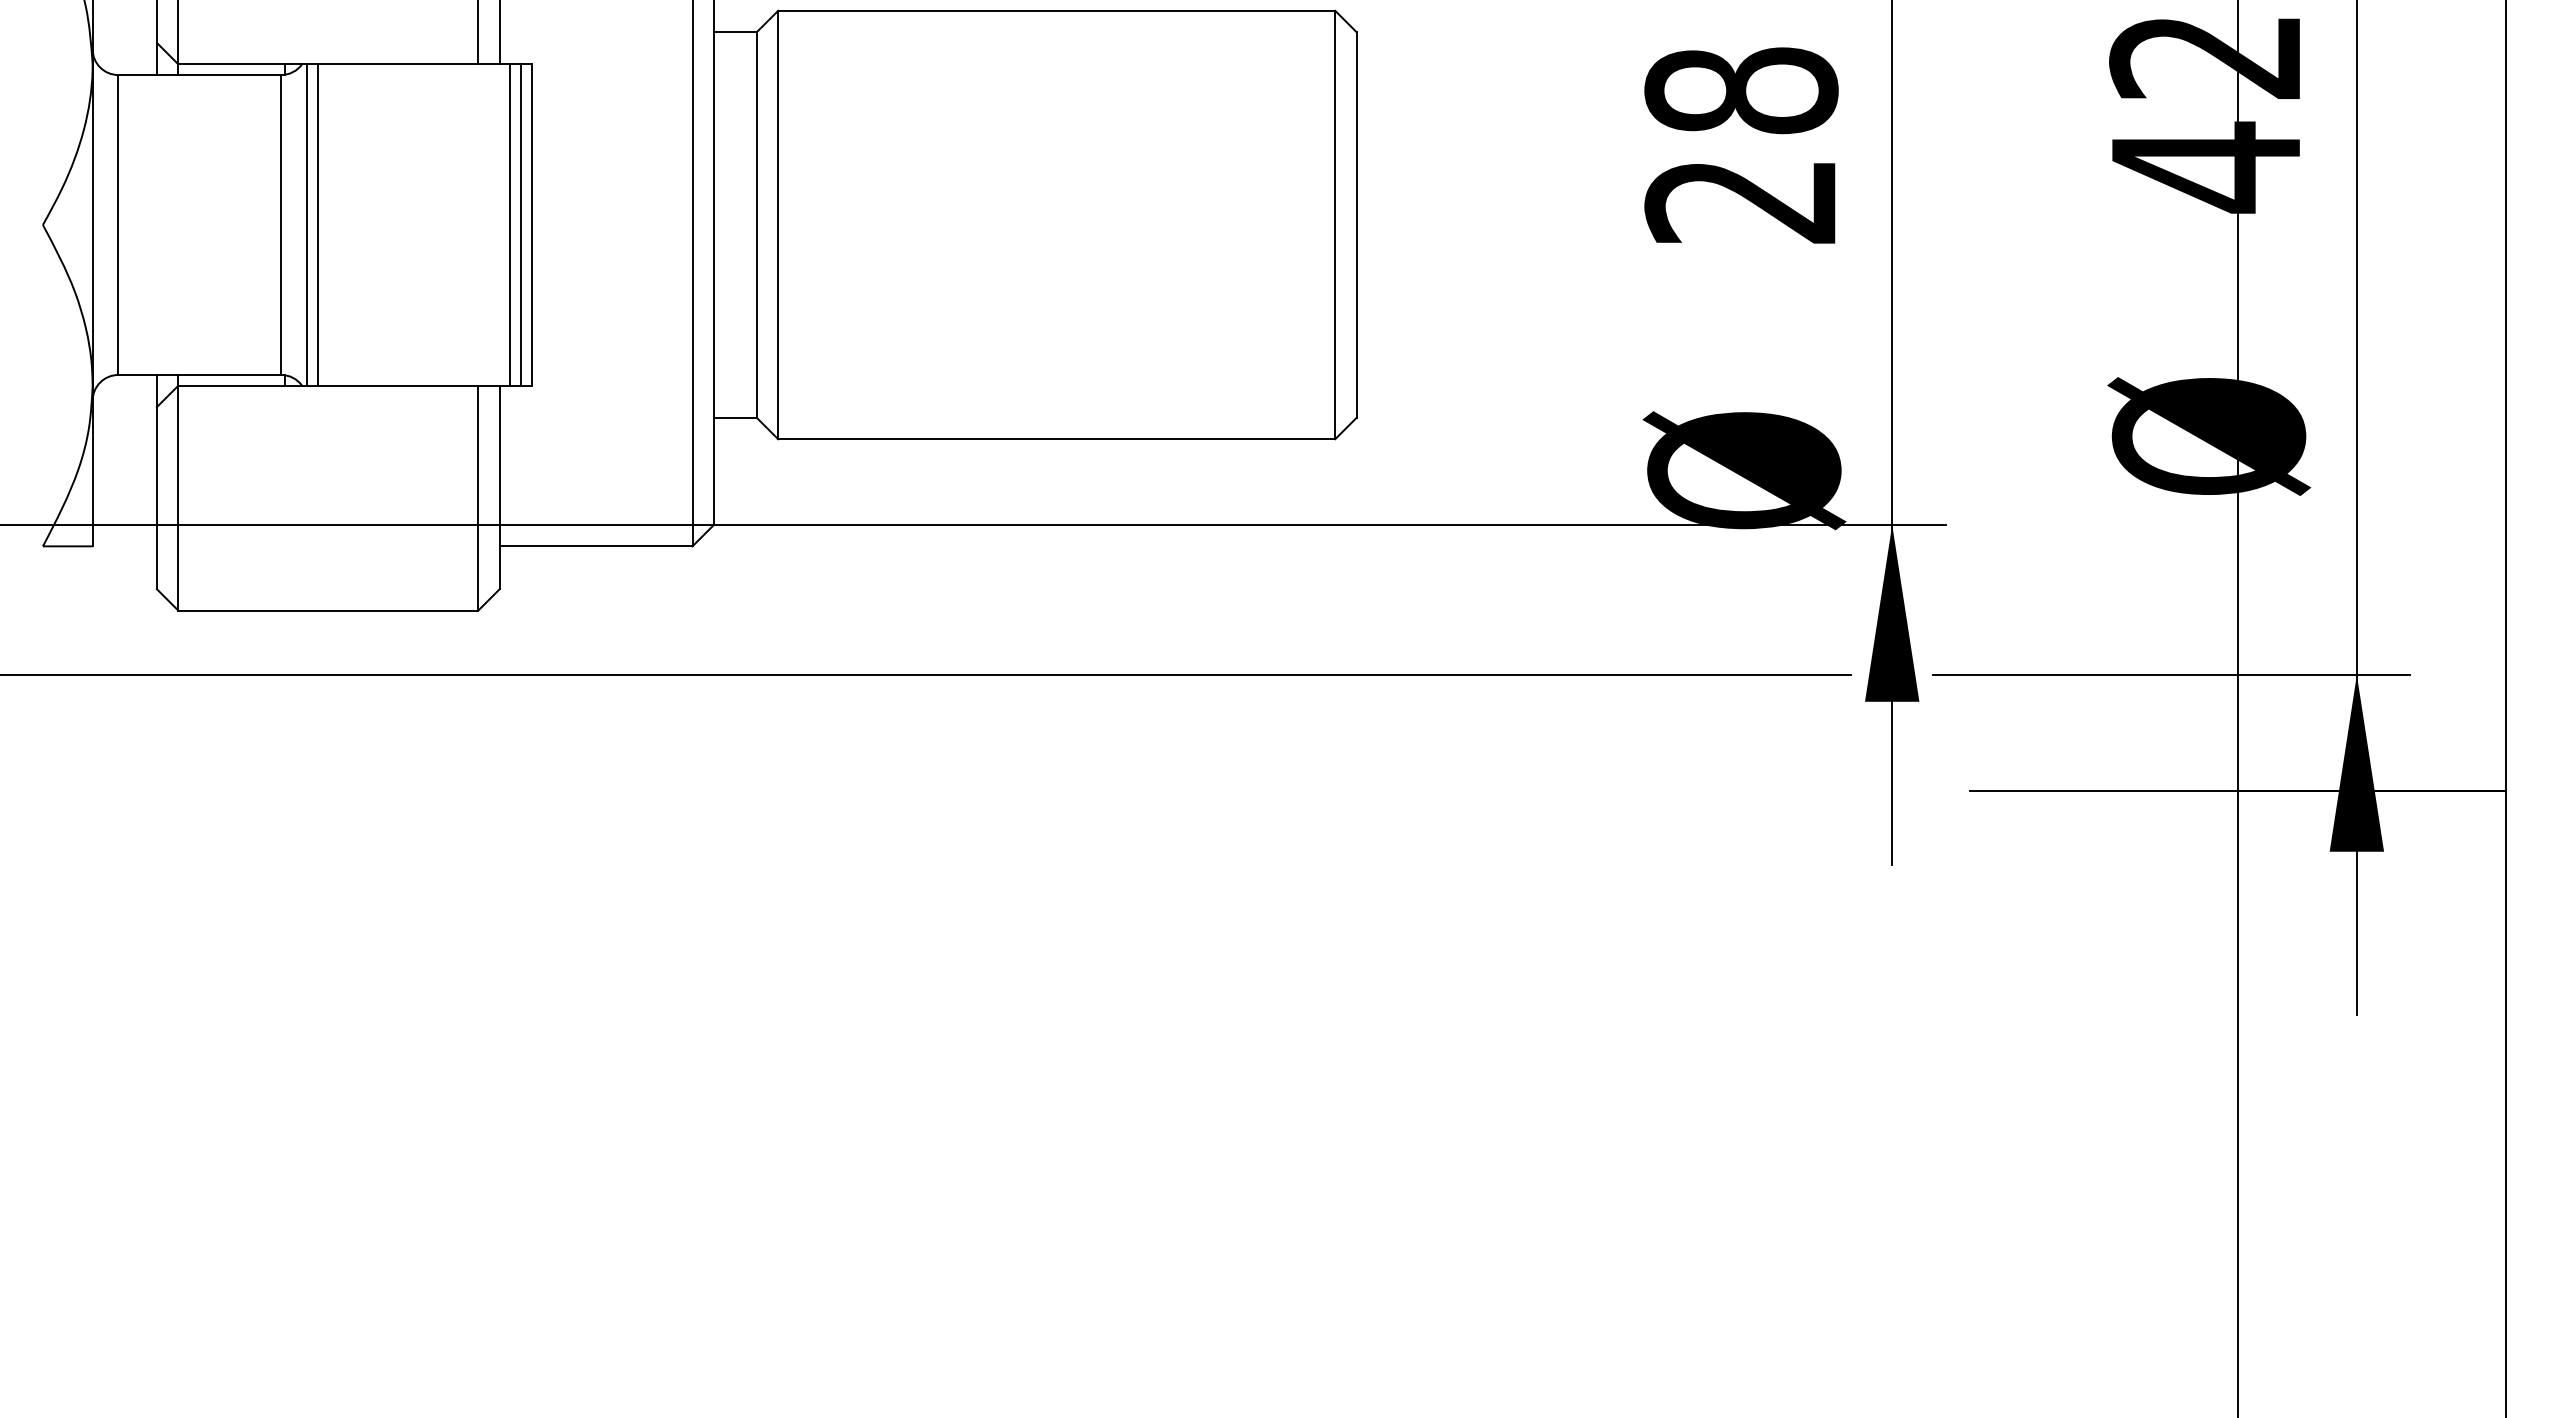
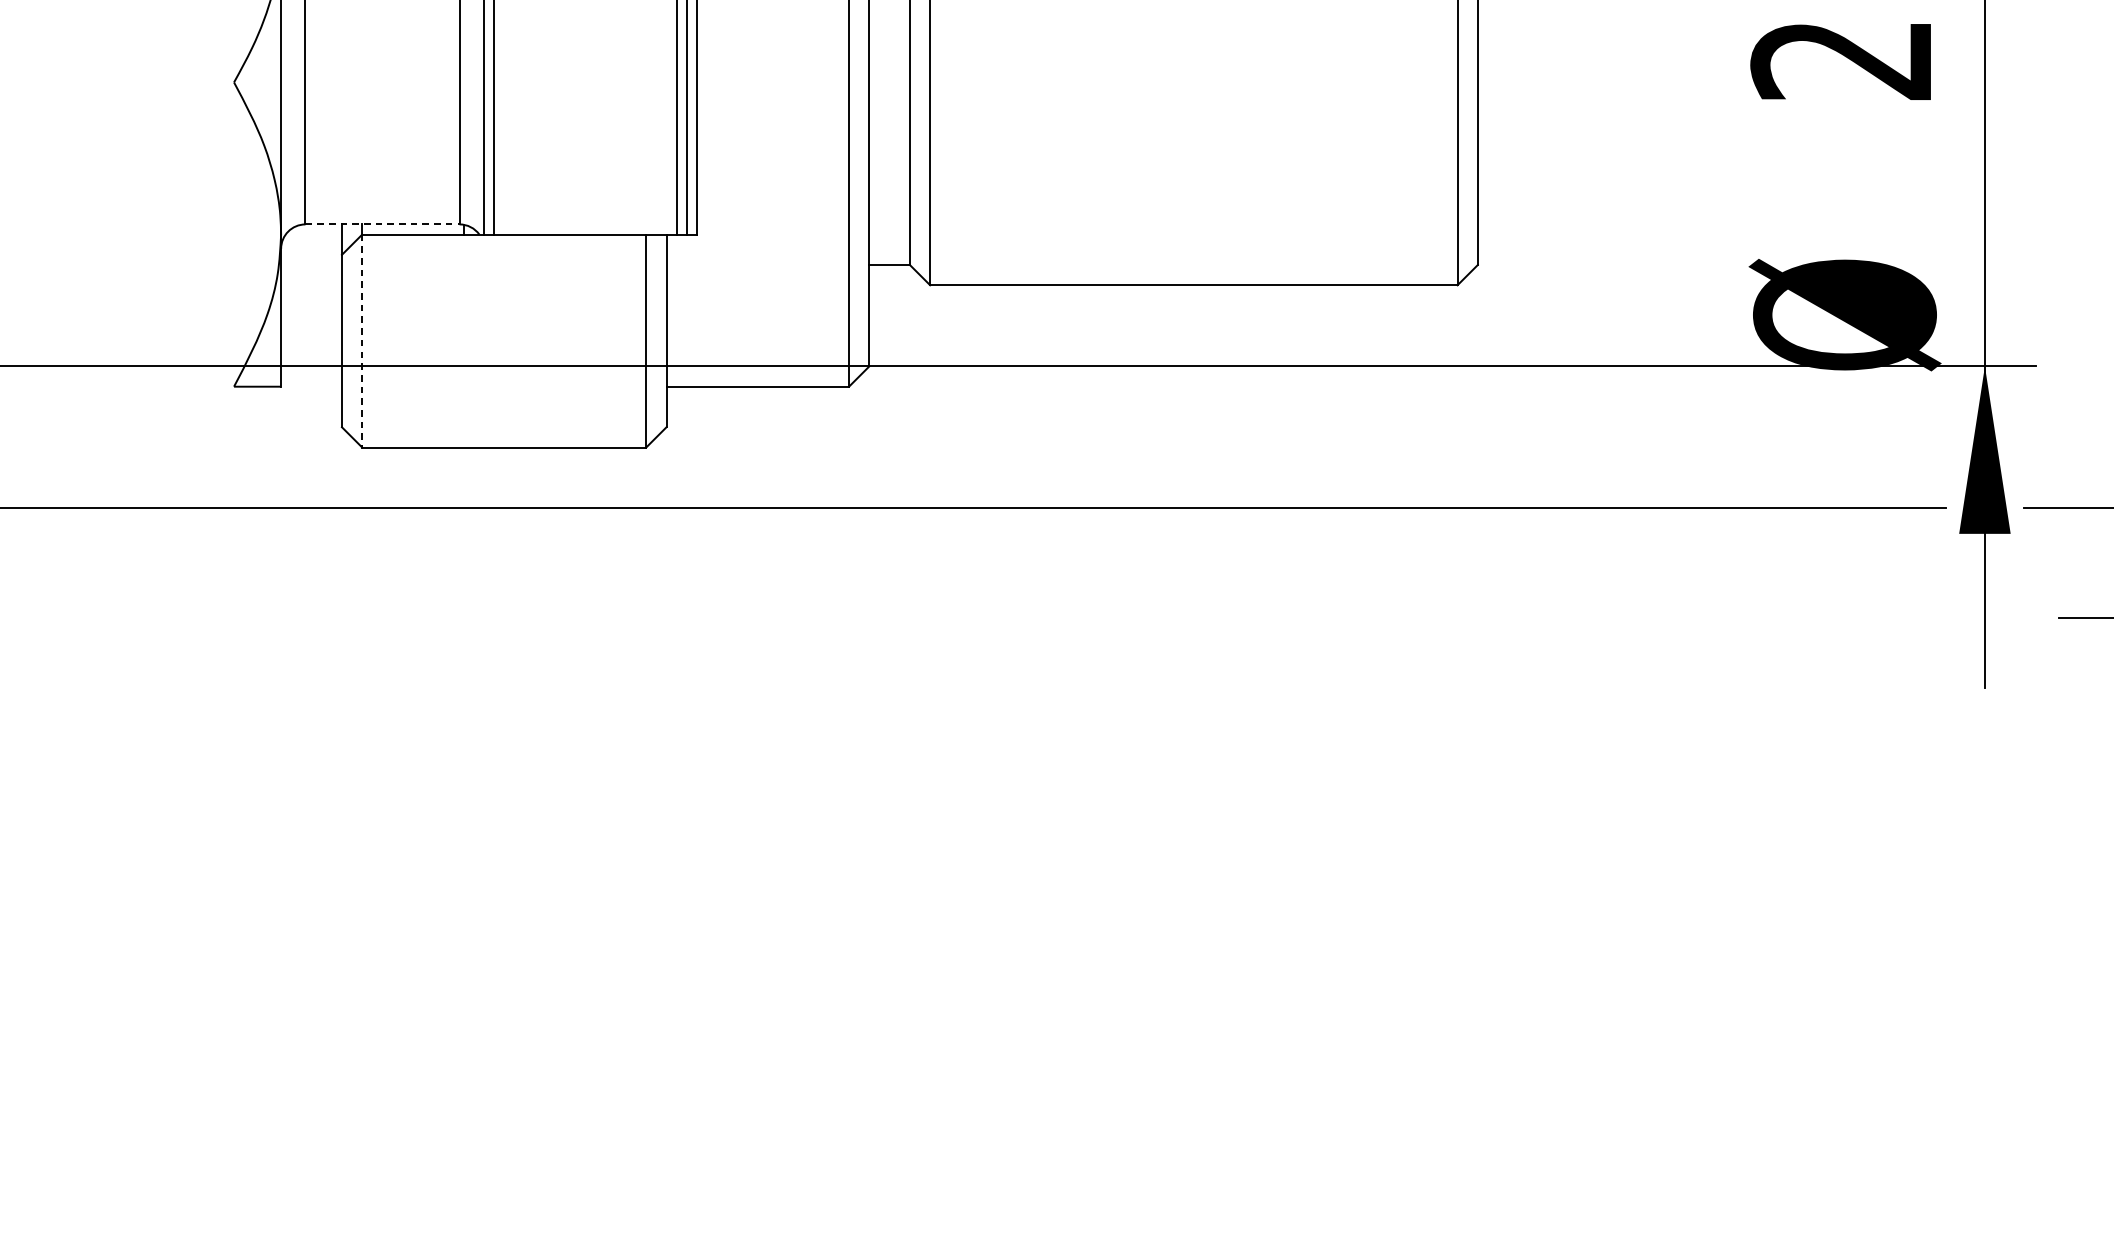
line: (200, 374) -> (383, 223), solid -> dashed
line: (178, 498) -> (362, 341), solid -> dashed

